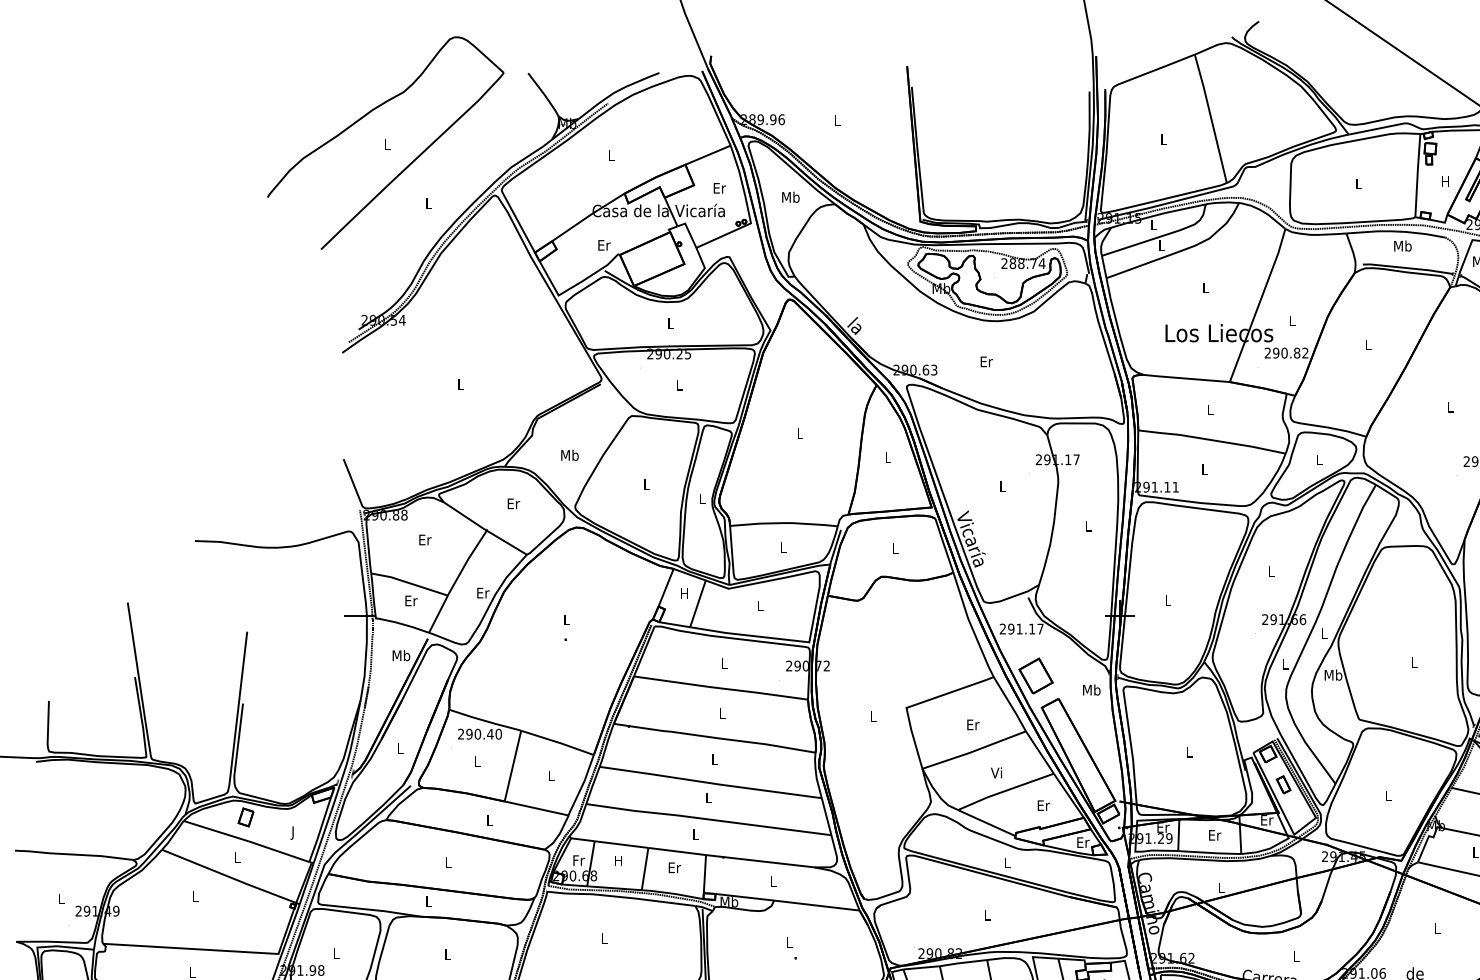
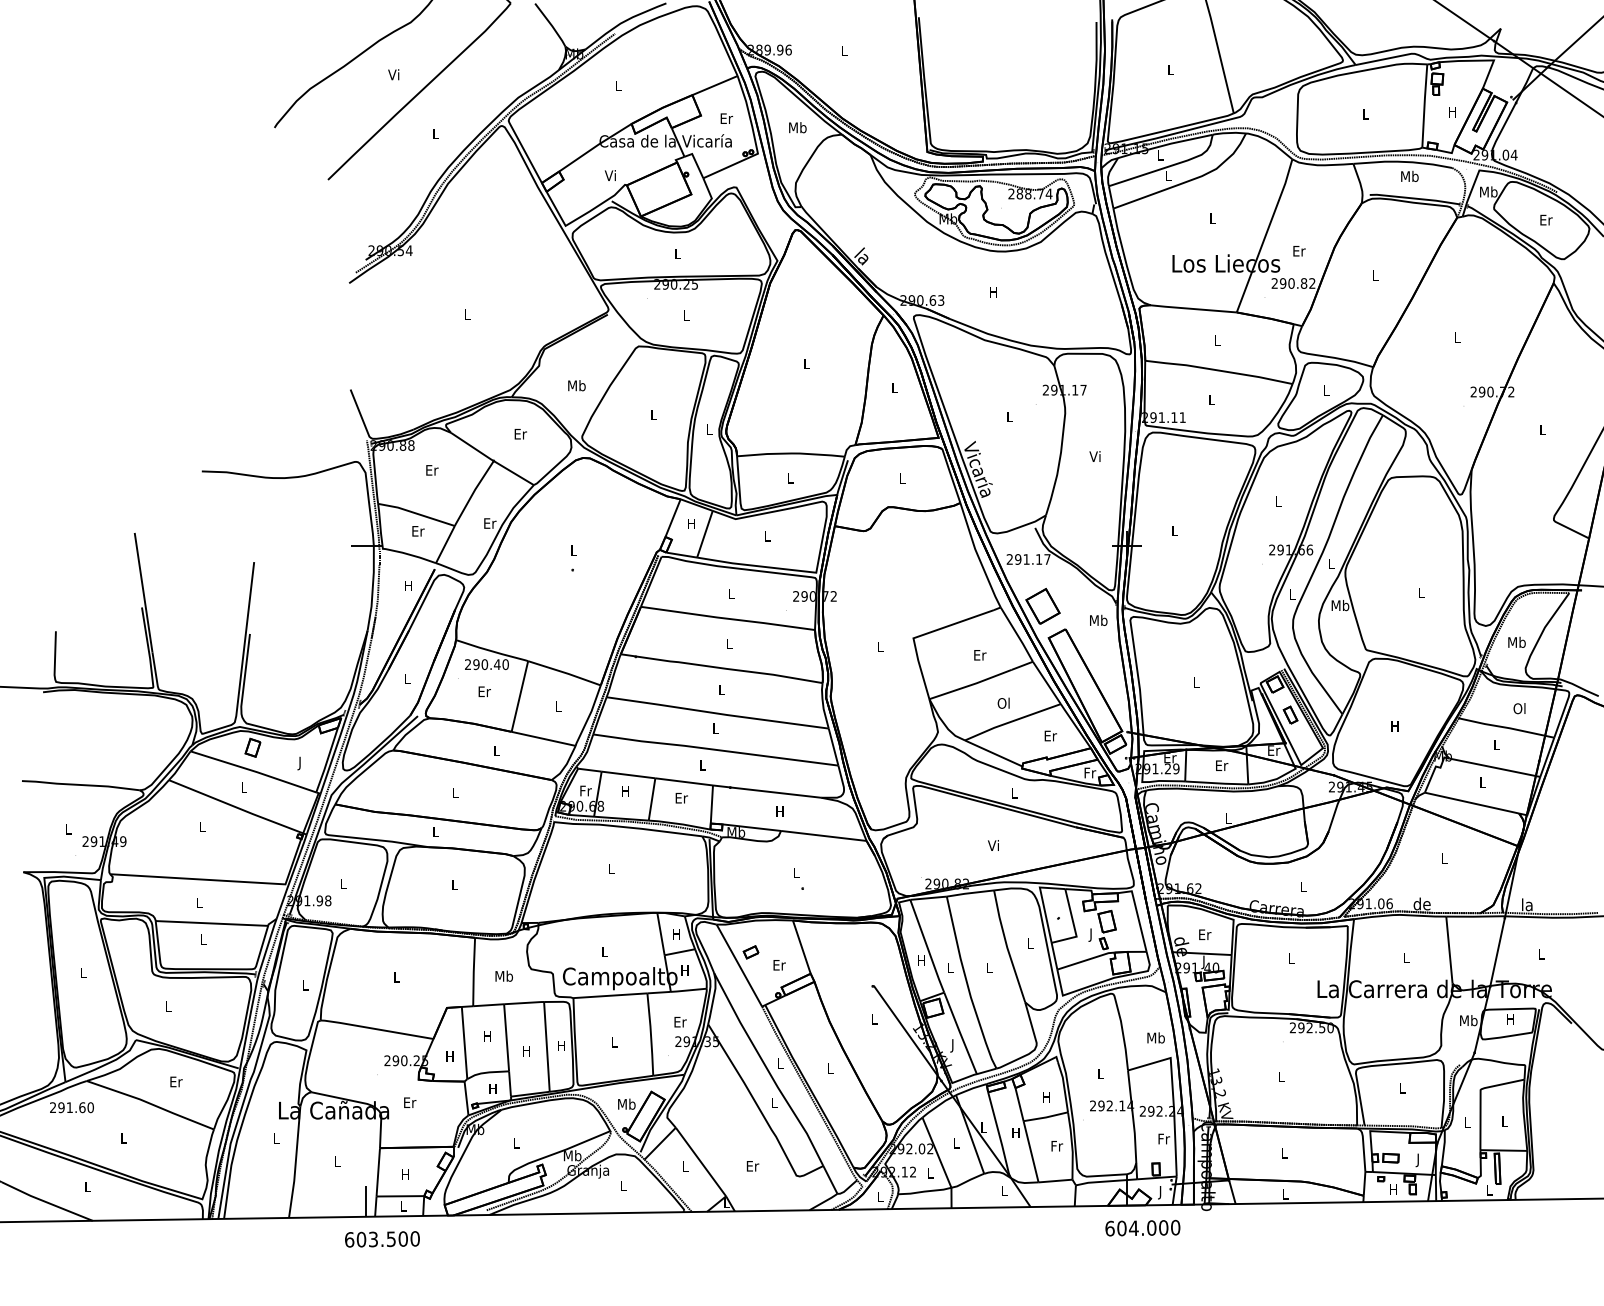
text: (386, 144) -> (393, 74), L -> Vi
text: (603, 245) -> (610, 175), Er -> Vi
text: (1292, 321) -> (1299, 251), L -> Er
text: (986, 362) -> (993, 292), Er -> H
text: (1087, 526) -> (1094, 456), L -> Vi
text: (401, 655) -> (408, 585), Mb -> H
text: (477, 761) -> (484, 691), L -> Er
text: (996, 772) -> (1003, 702), Vi -> Ol
text: (1387, 796) -> (1394, 726), L -> H
text: (1083, 842) -> (1090, 772), Er -> Fr
text: (772, 881) -> (779, 811), L -> H
text: (985, 915) -> (992, 845), L -> Vi

